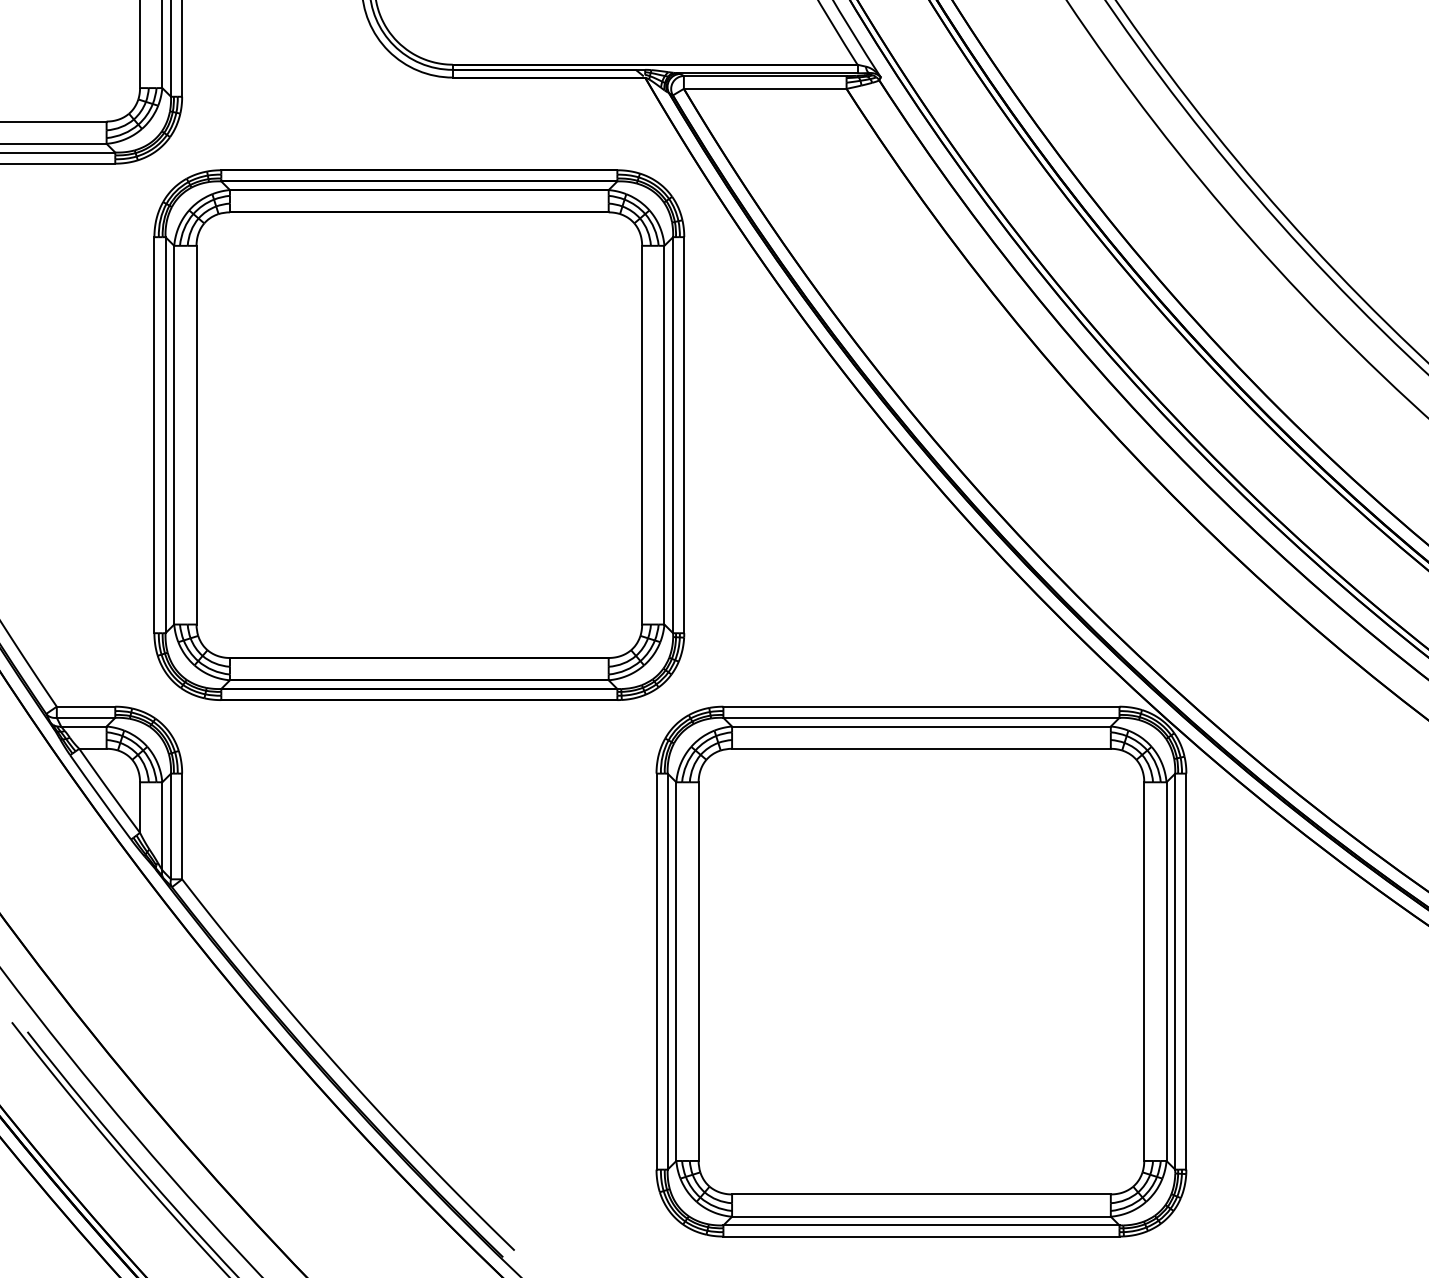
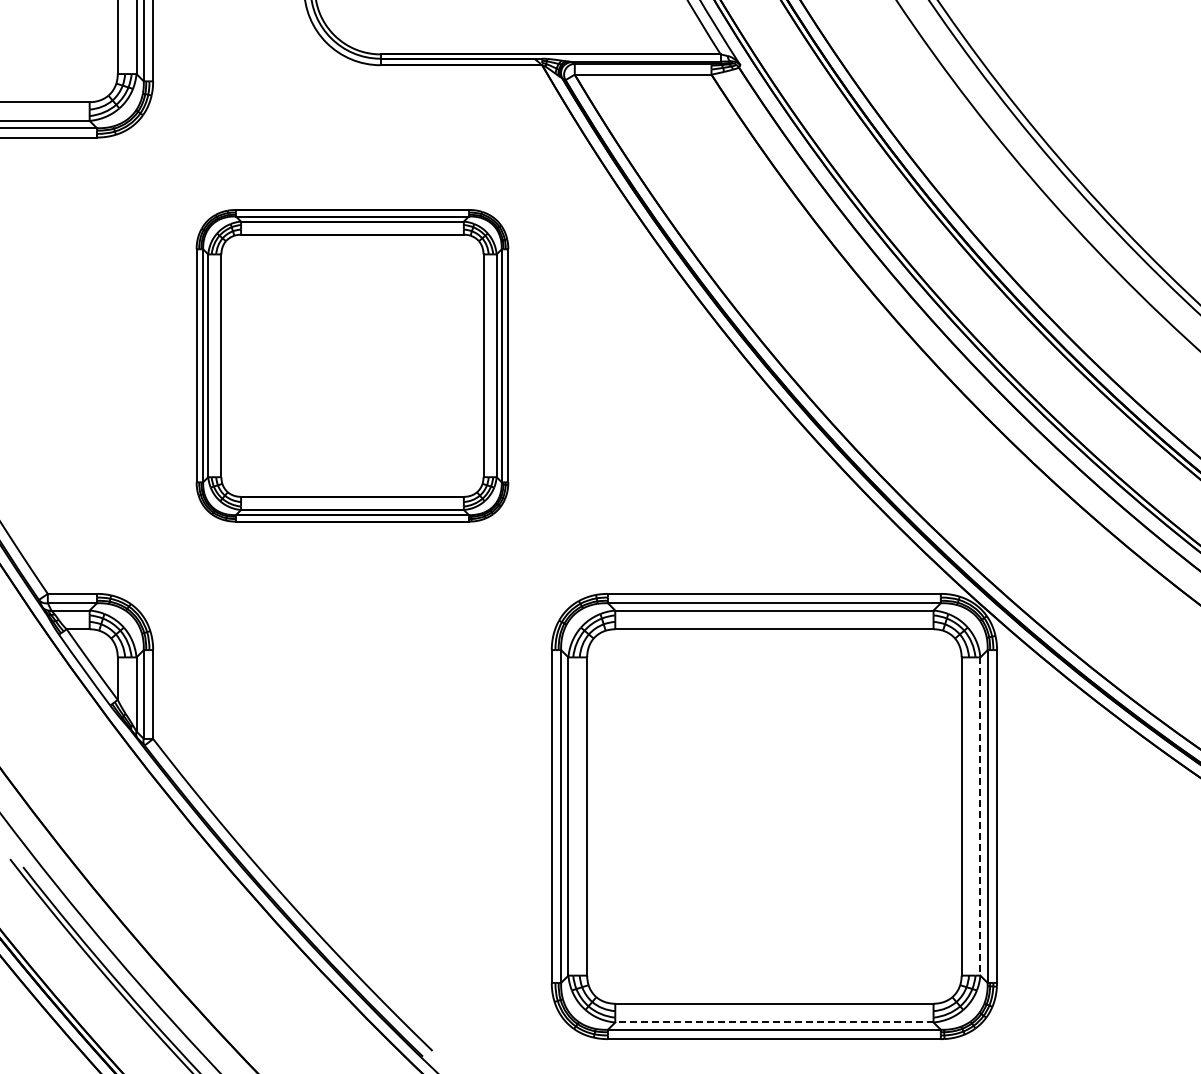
part: (419, 434) -> (352, 365), size x0.7
line: (1166, 972) -> (980, 817), solid -> dashed
line: (920, 1216) -> (773, 1022), solid -> dashed

